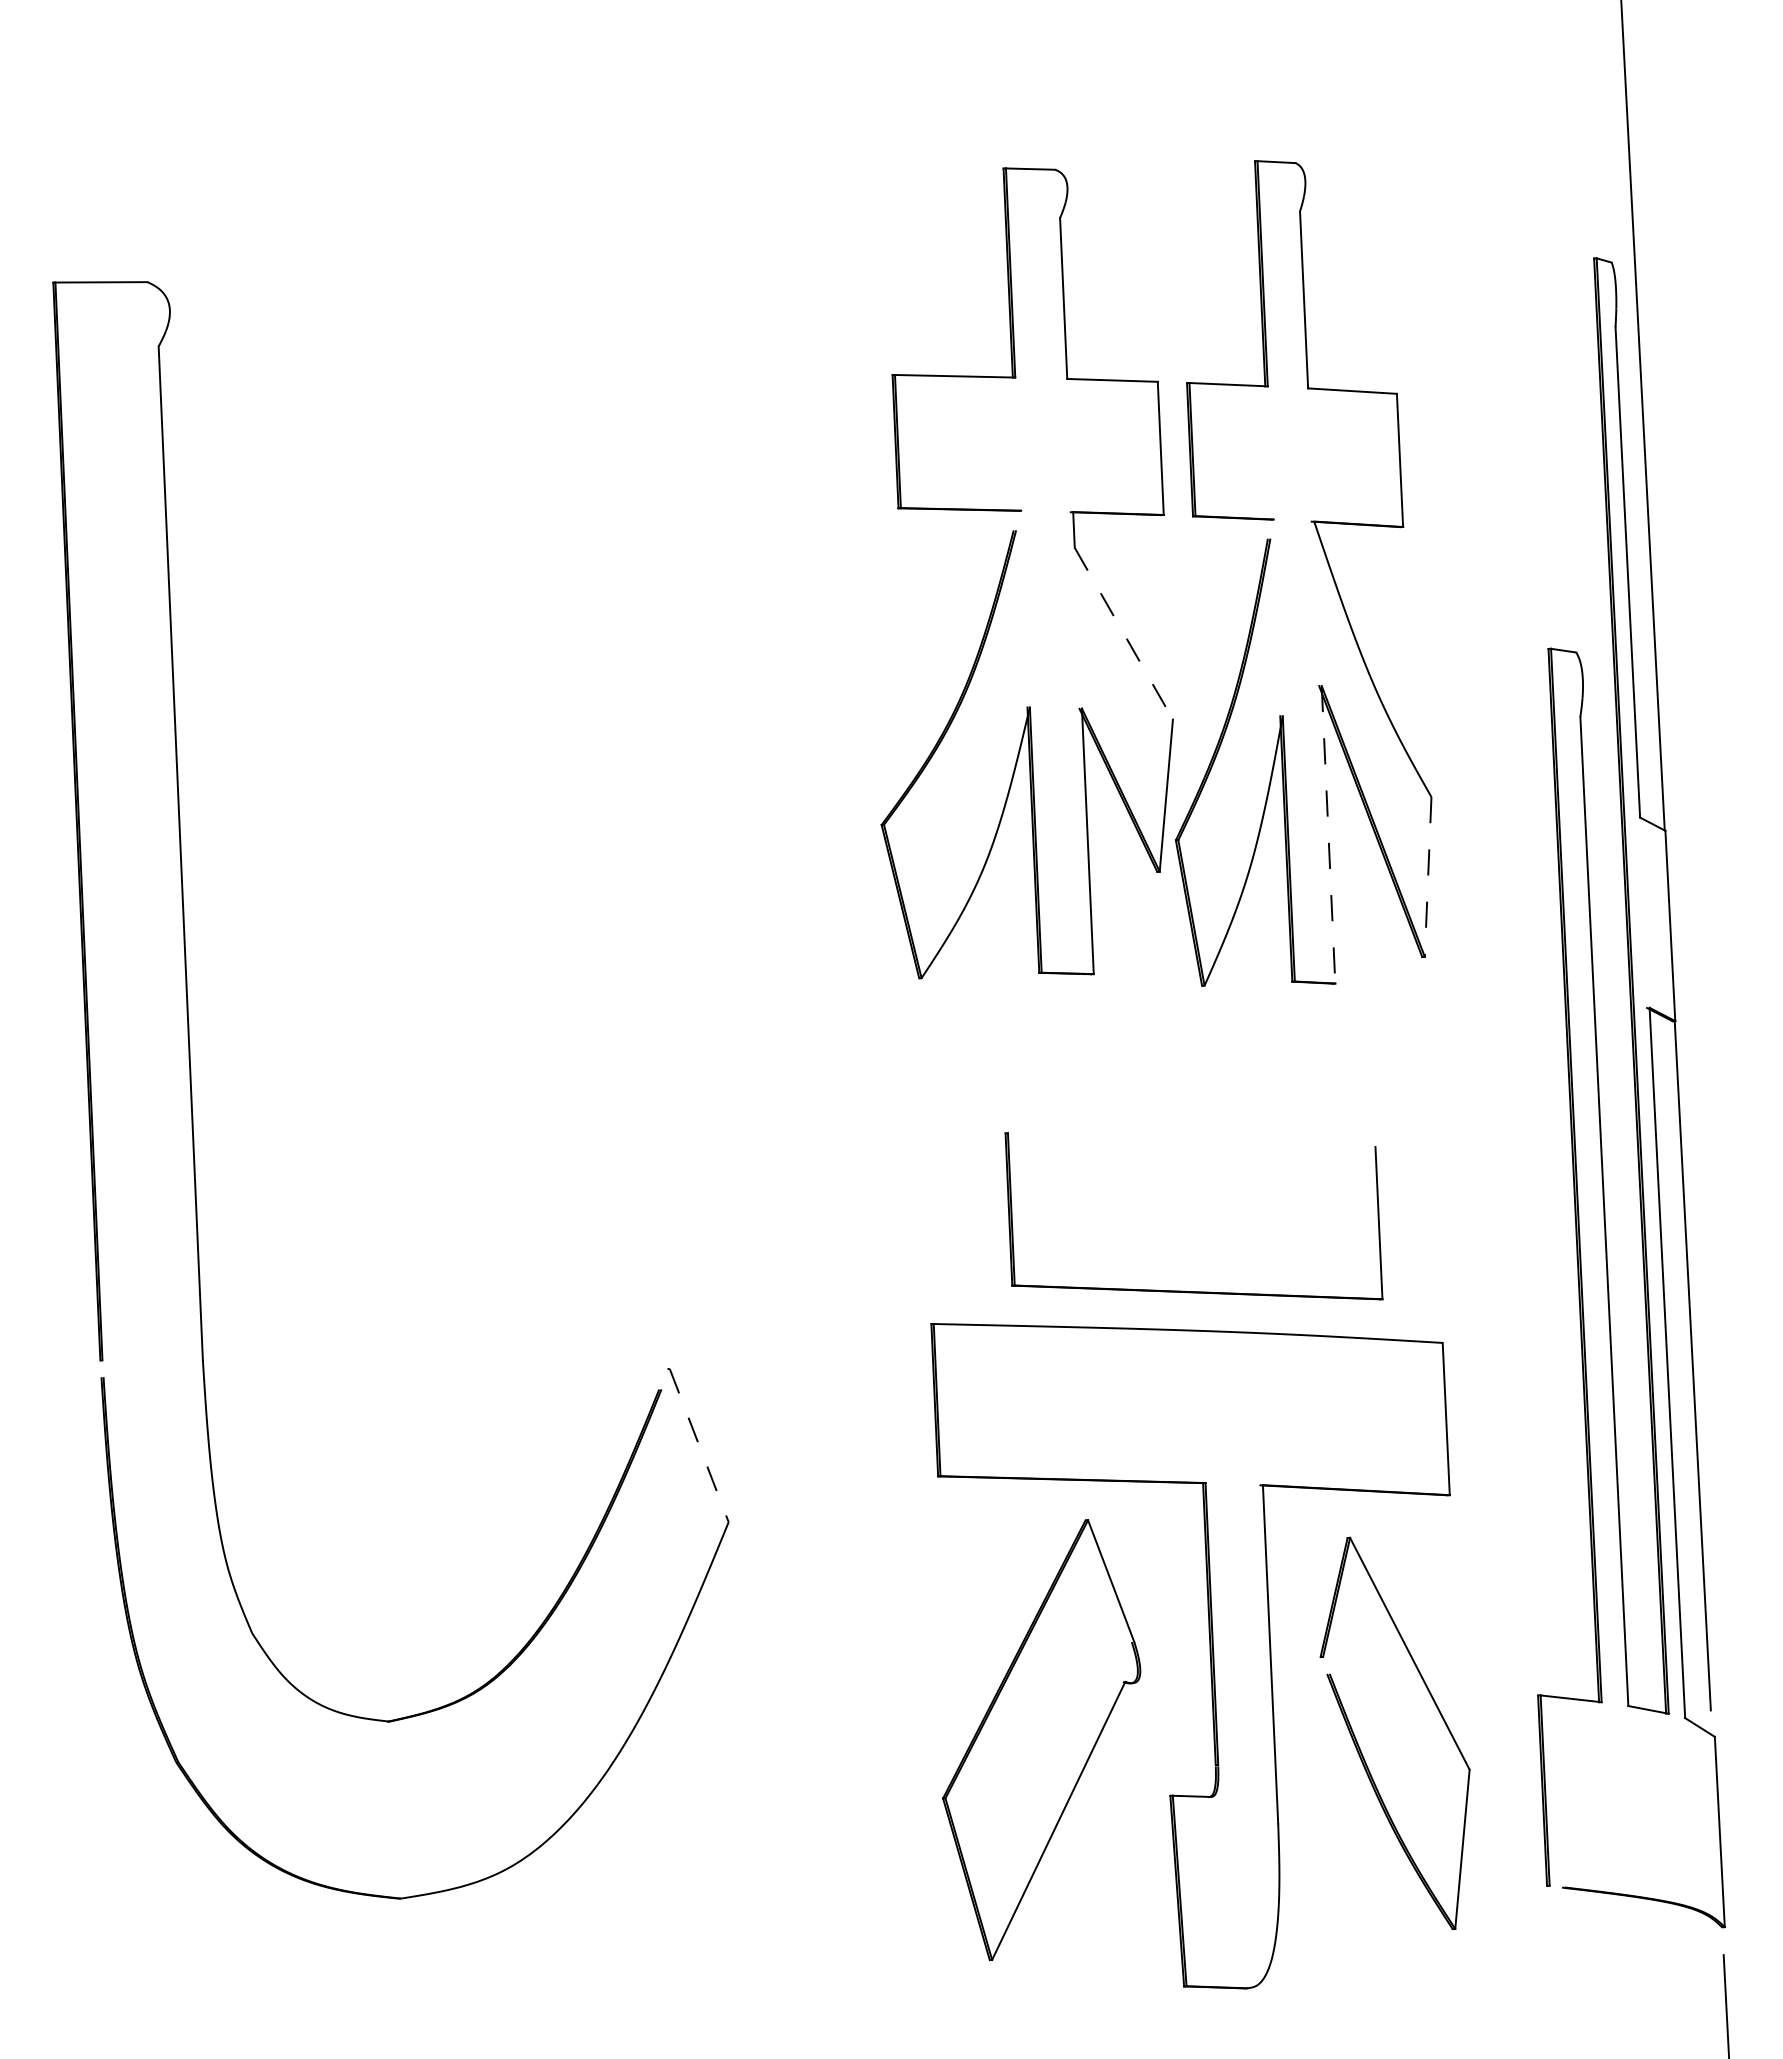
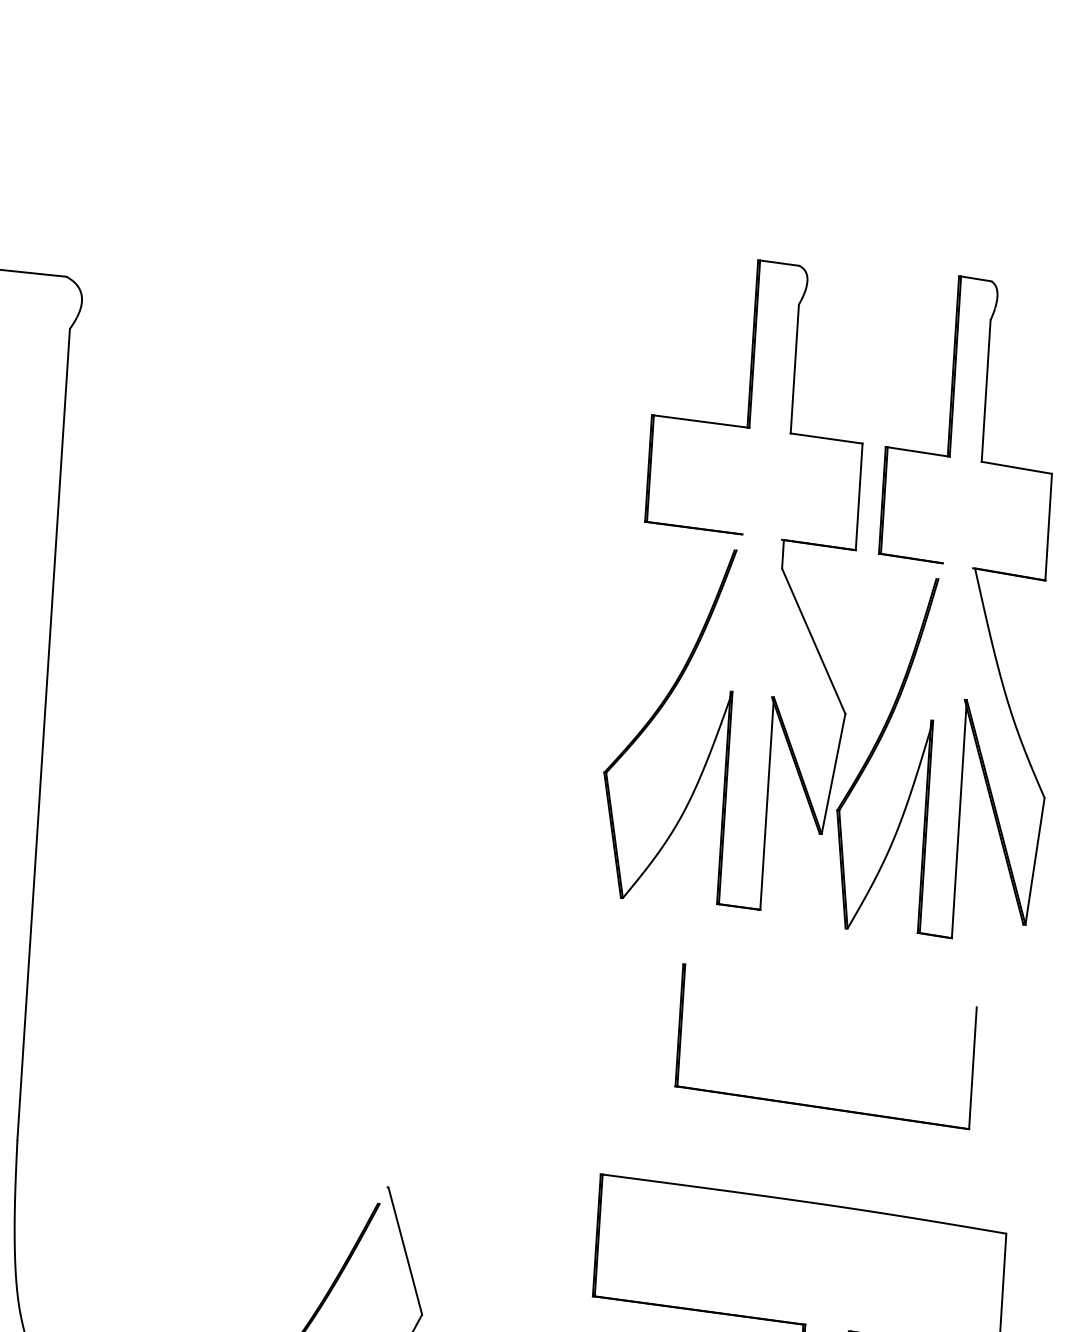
line: (1123, 633) -> (813, 641), dashed -> solid
line: (1328, 834) -> (959, 818), dashed -> solid
line: (1428, 877) -> (1035, 861), dashed -> solid
part: (1184, 1290) -> (812, 1105), moved
line: (699, 1446) -> (405, 1251), dashed -> solid

